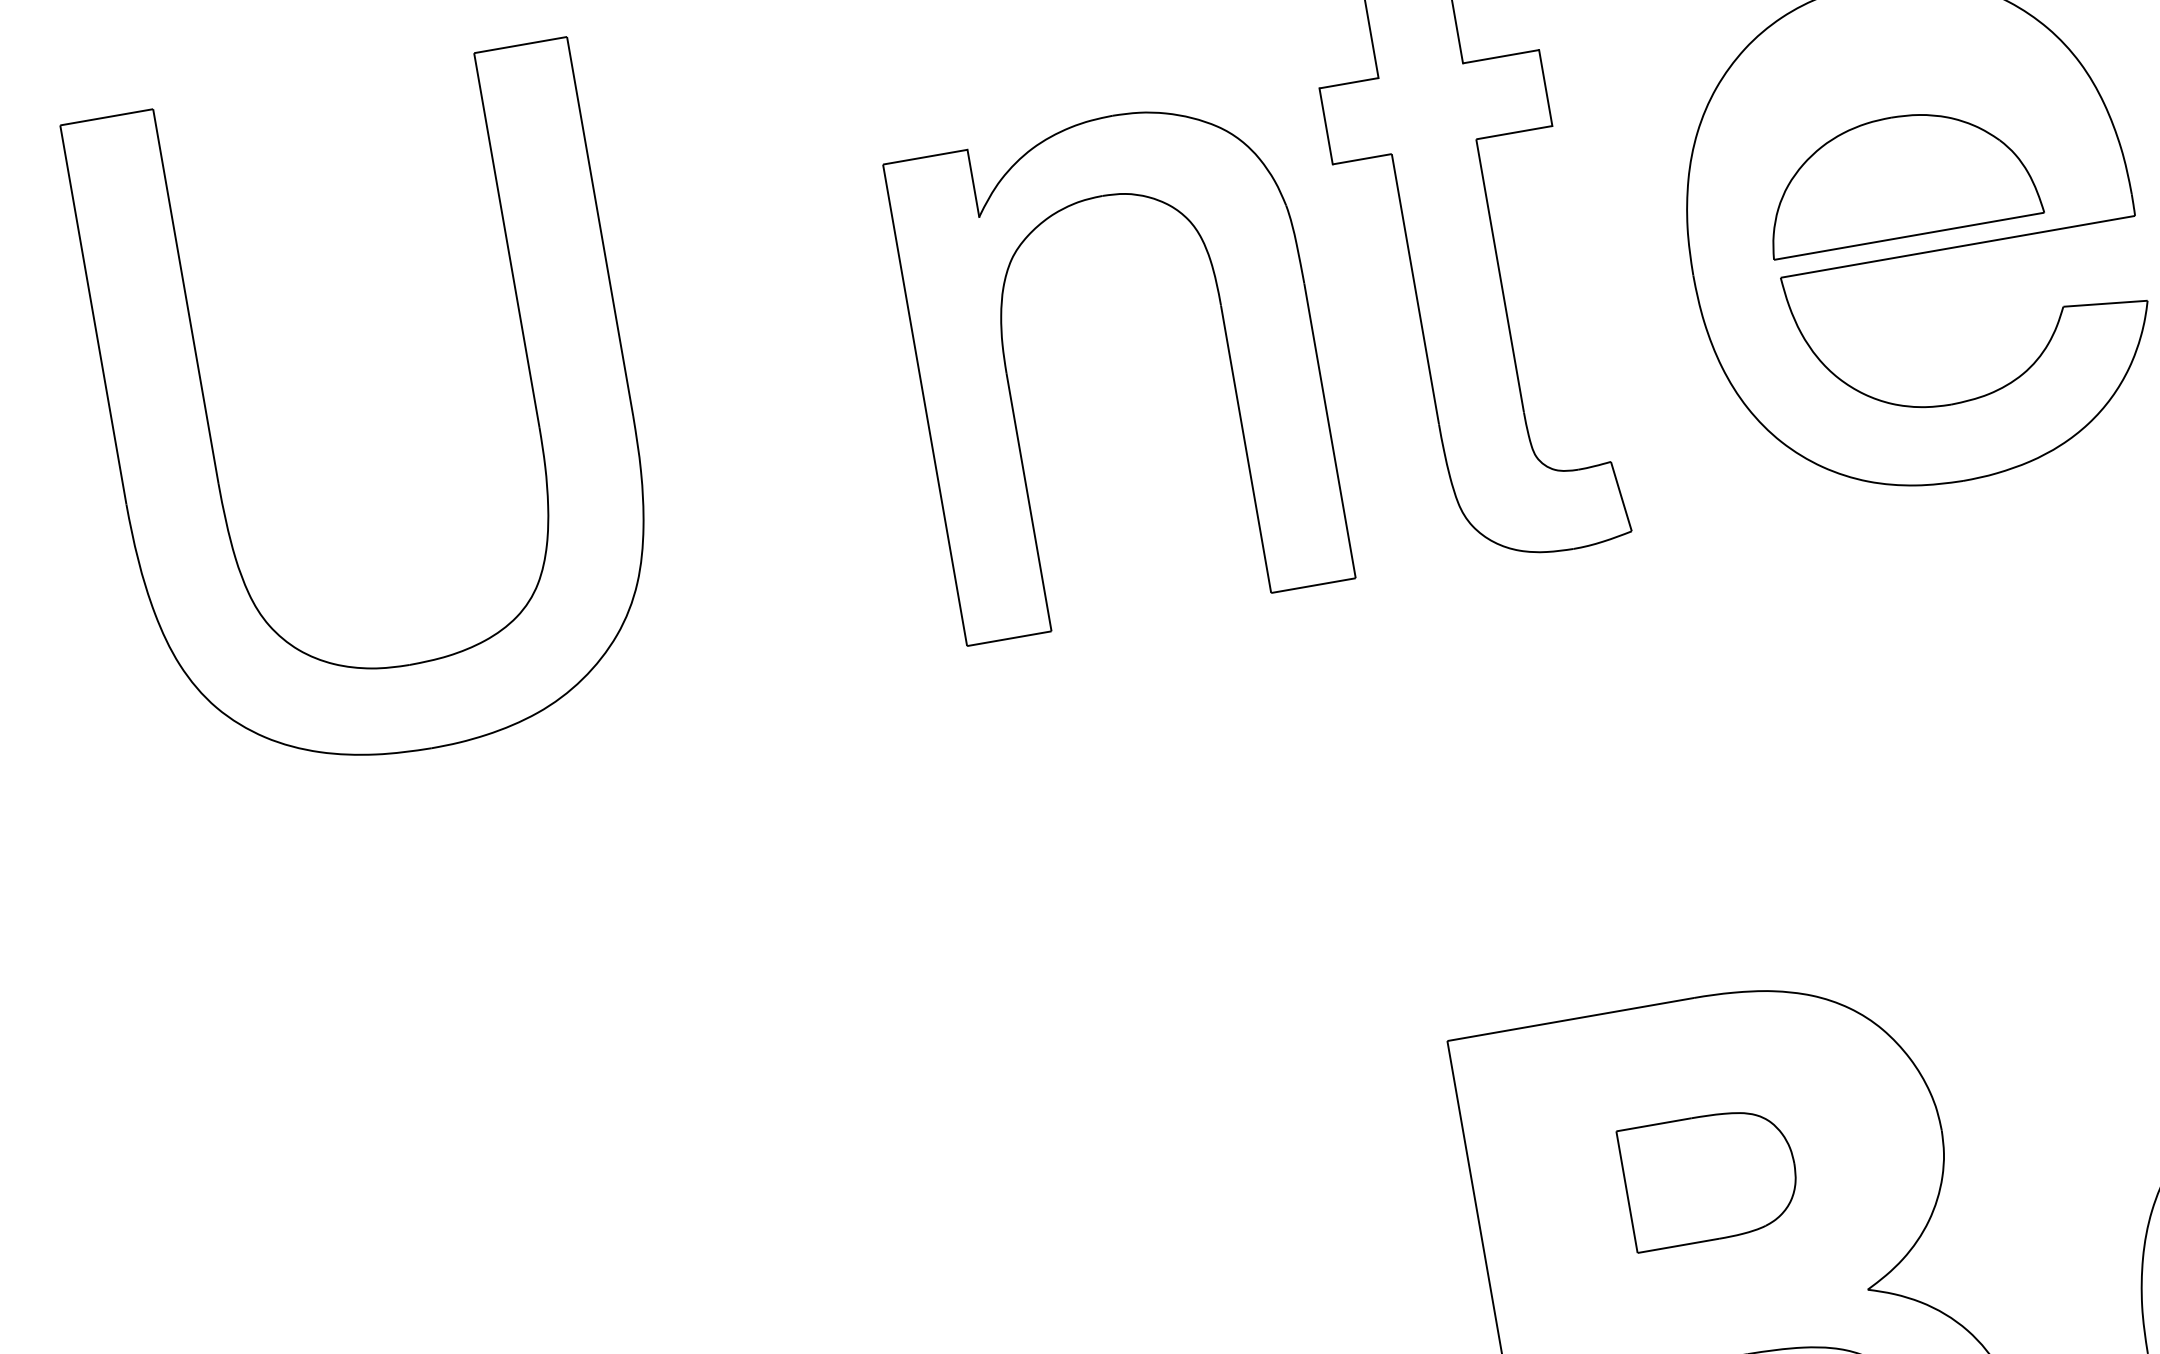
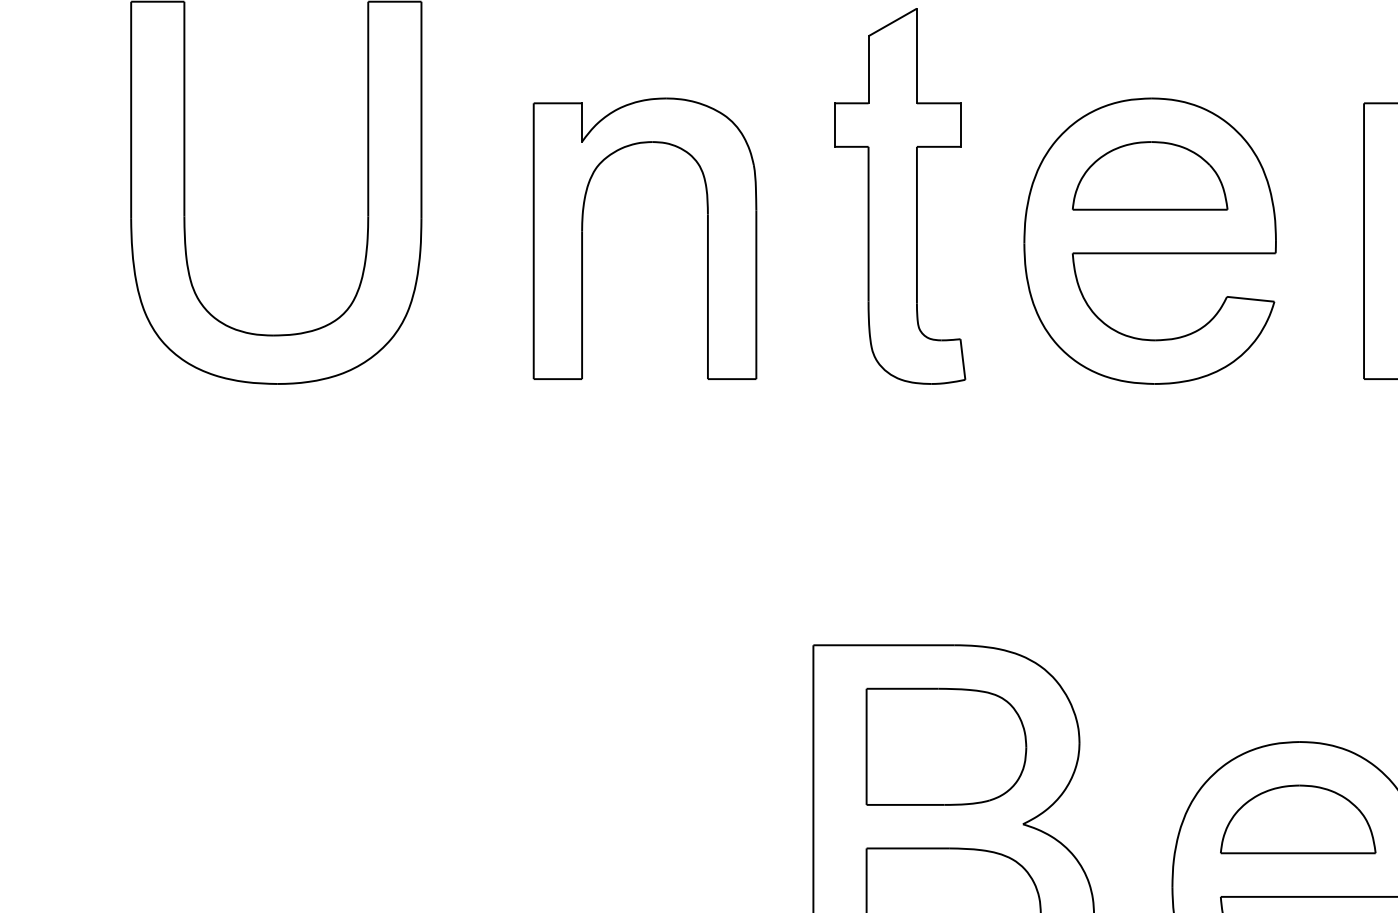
part: (1899, 176) -> (1150, 175), moved
part: (1007, 366) -> (583, 227), moved
part: (1710, 1177) -> (946, 746), size x1.67

